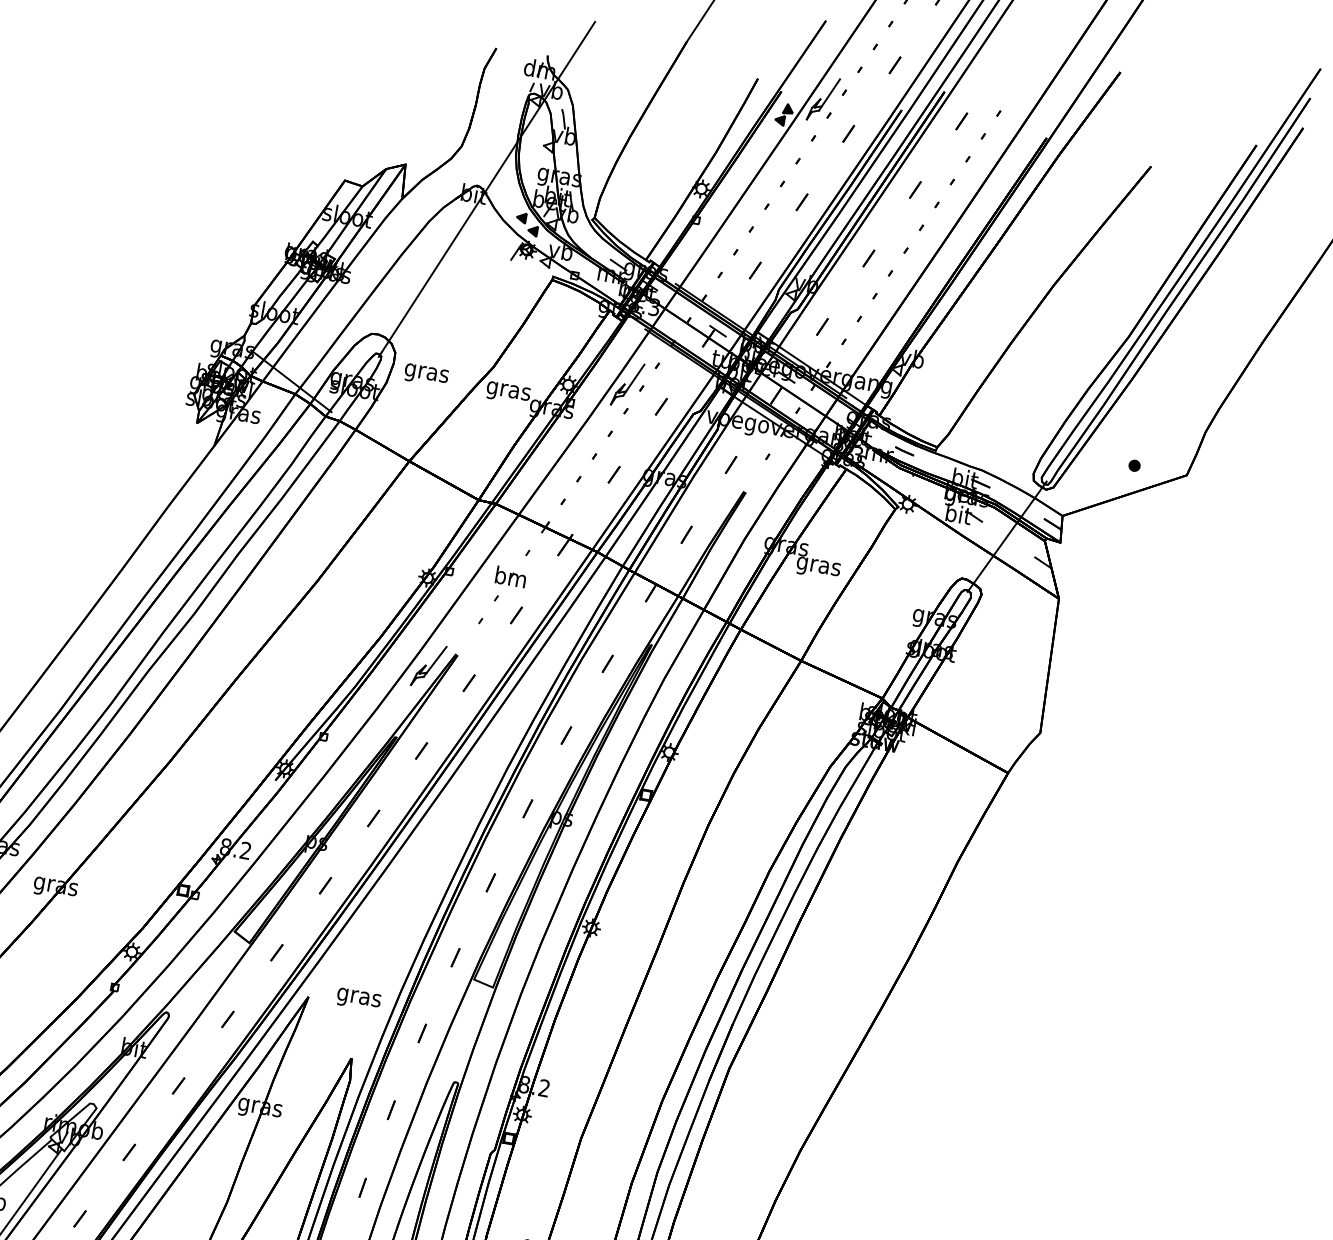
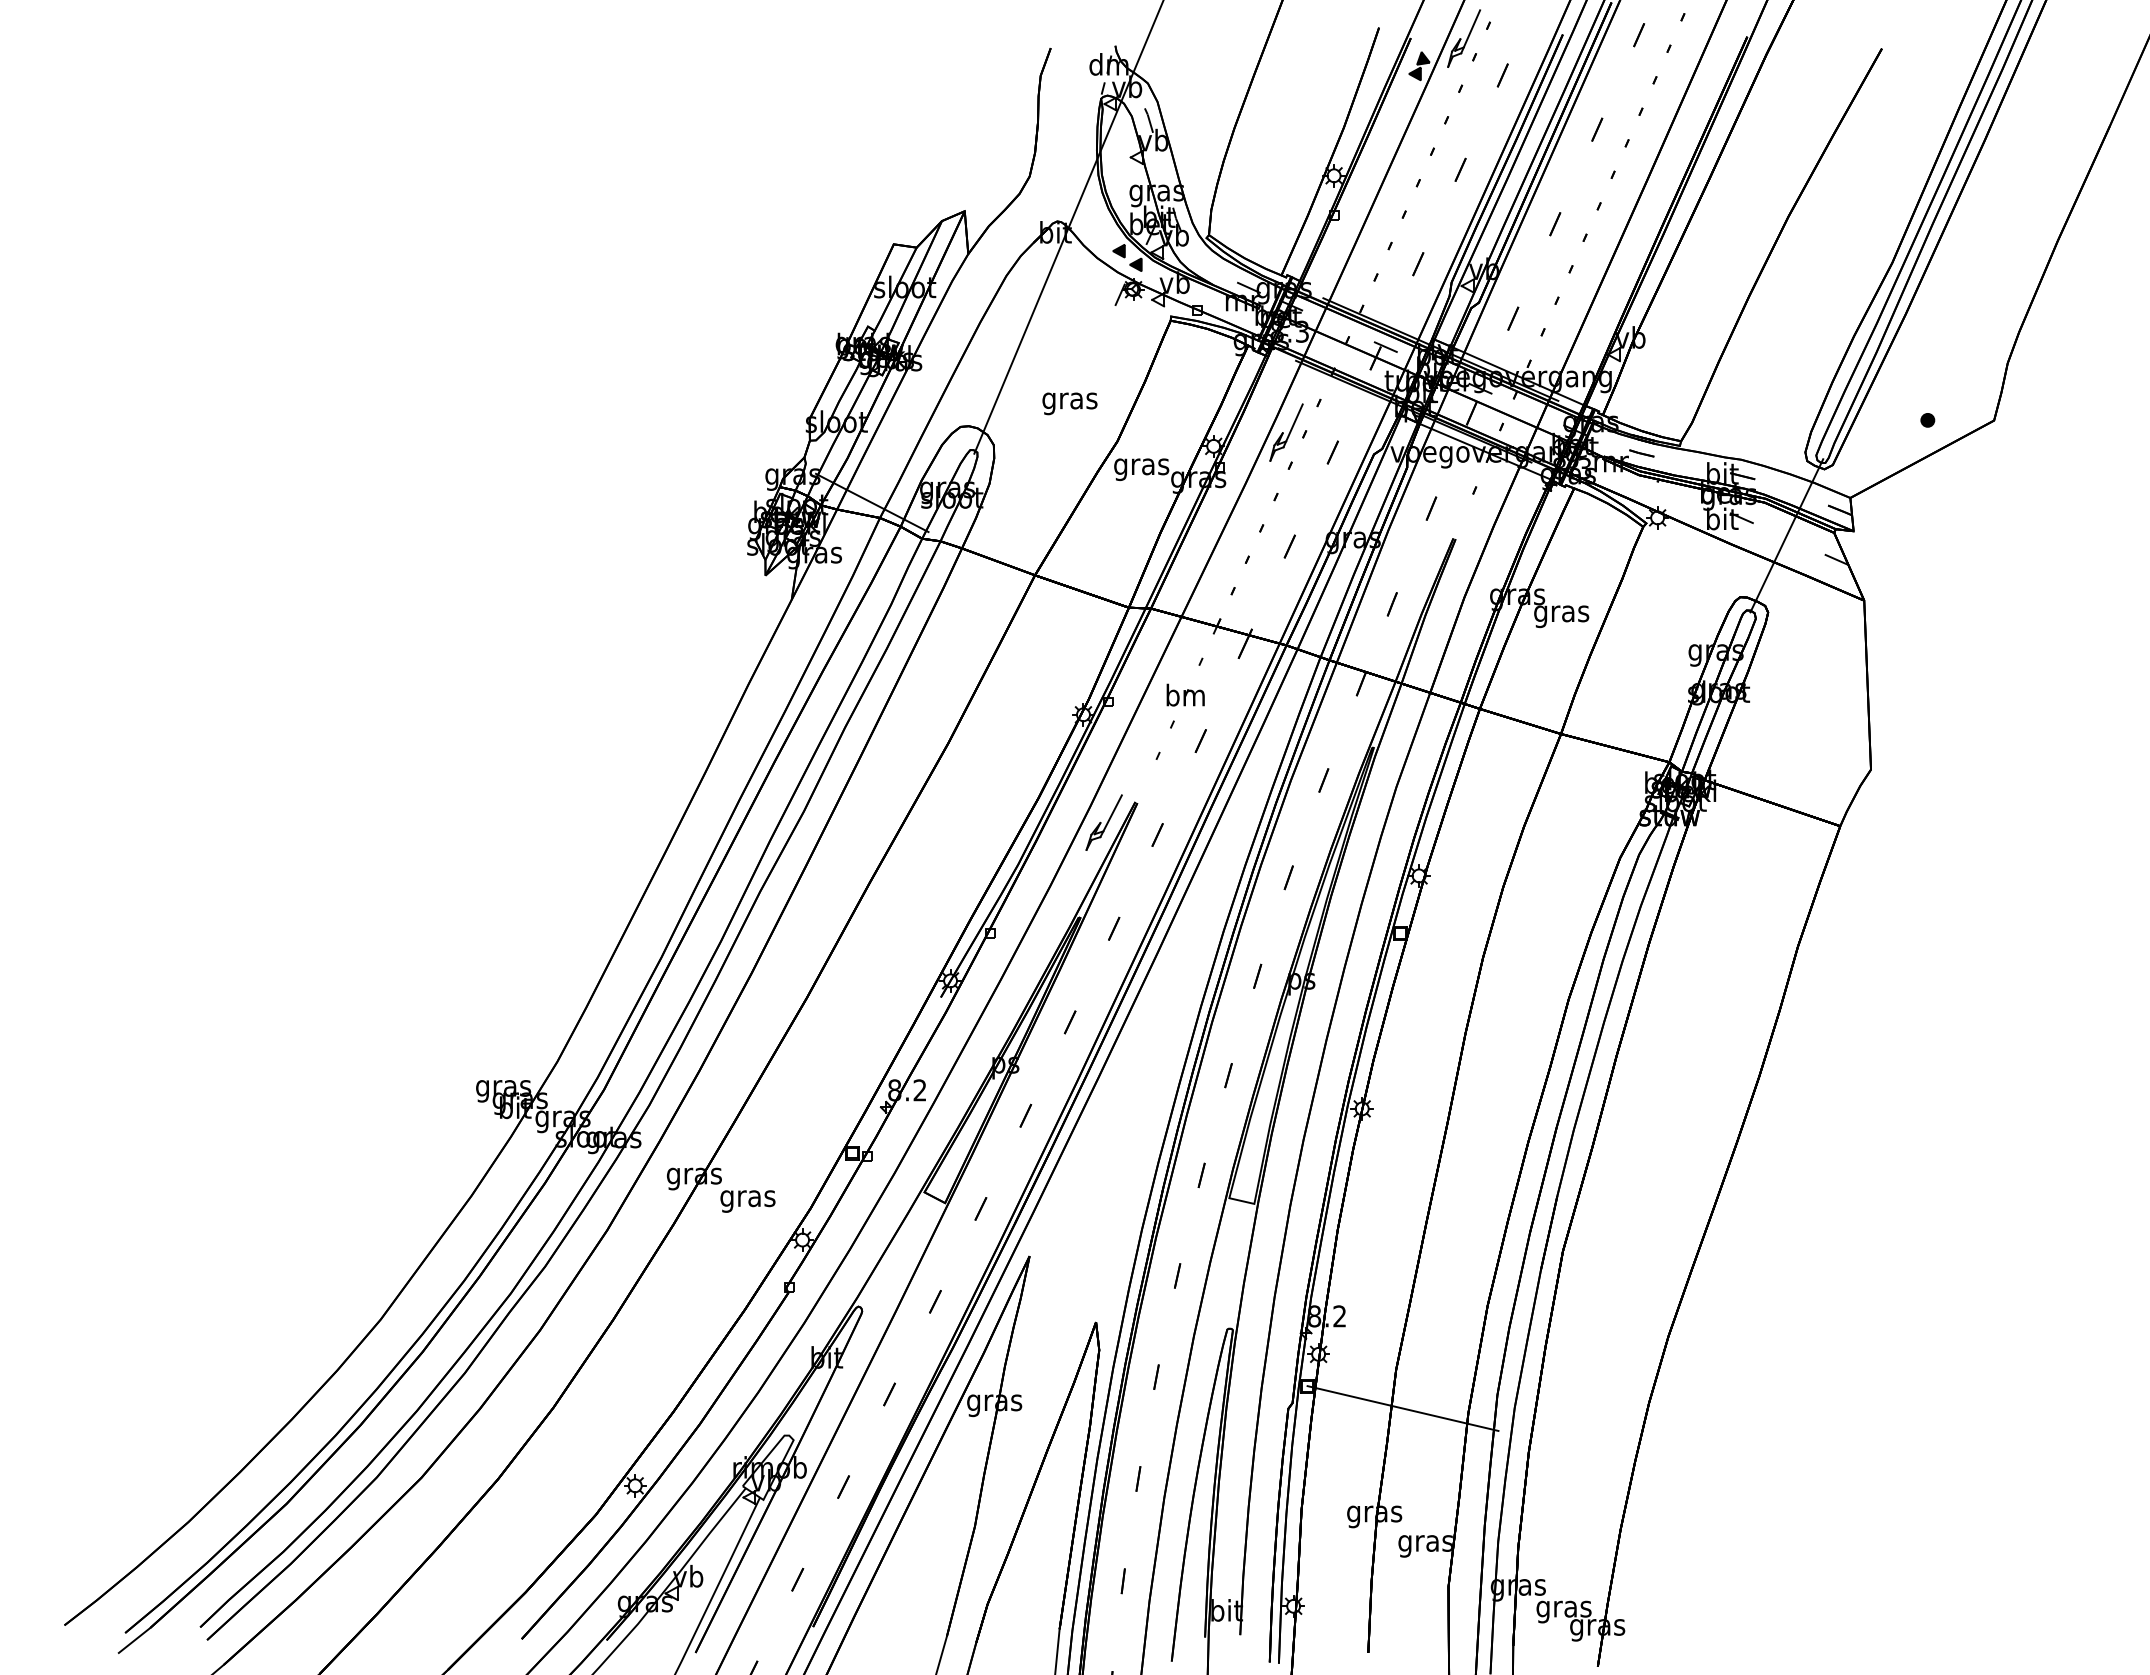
text: (426, 375) -> (1069, 403), moved
text: (358, 999) -> (747, 1201), moved
line: (580, 1169) -> (1402, 1408), added

